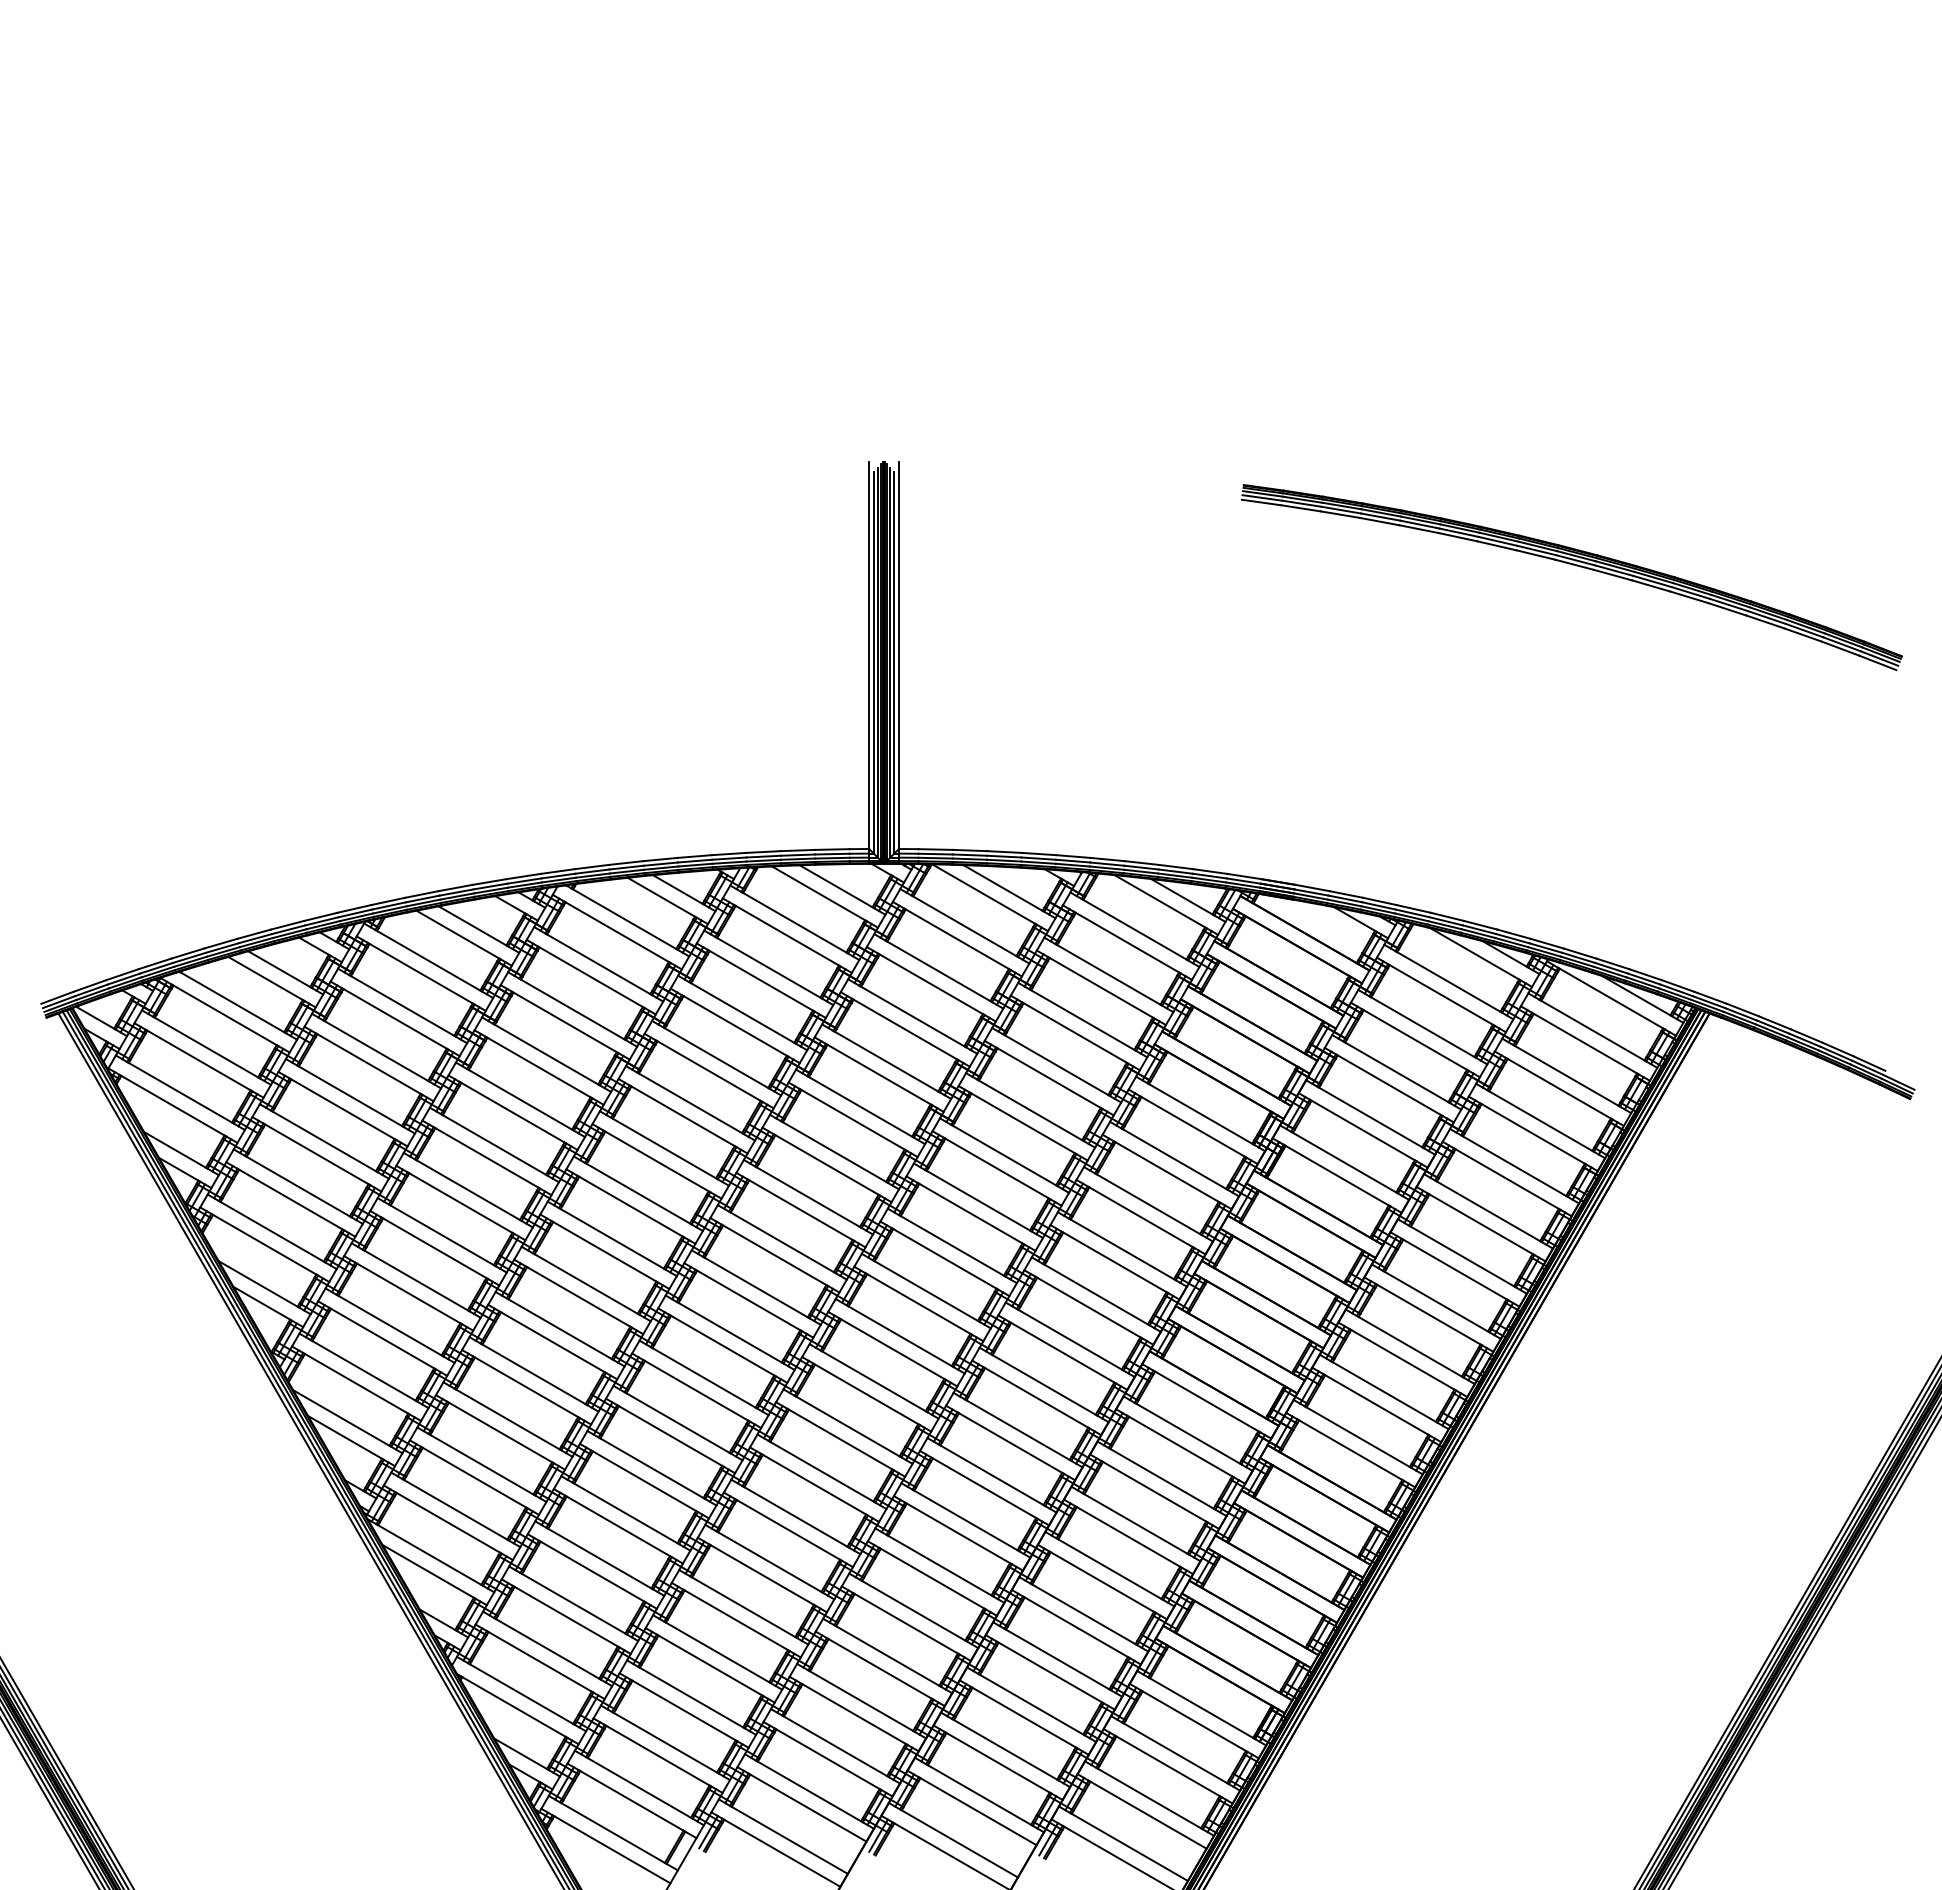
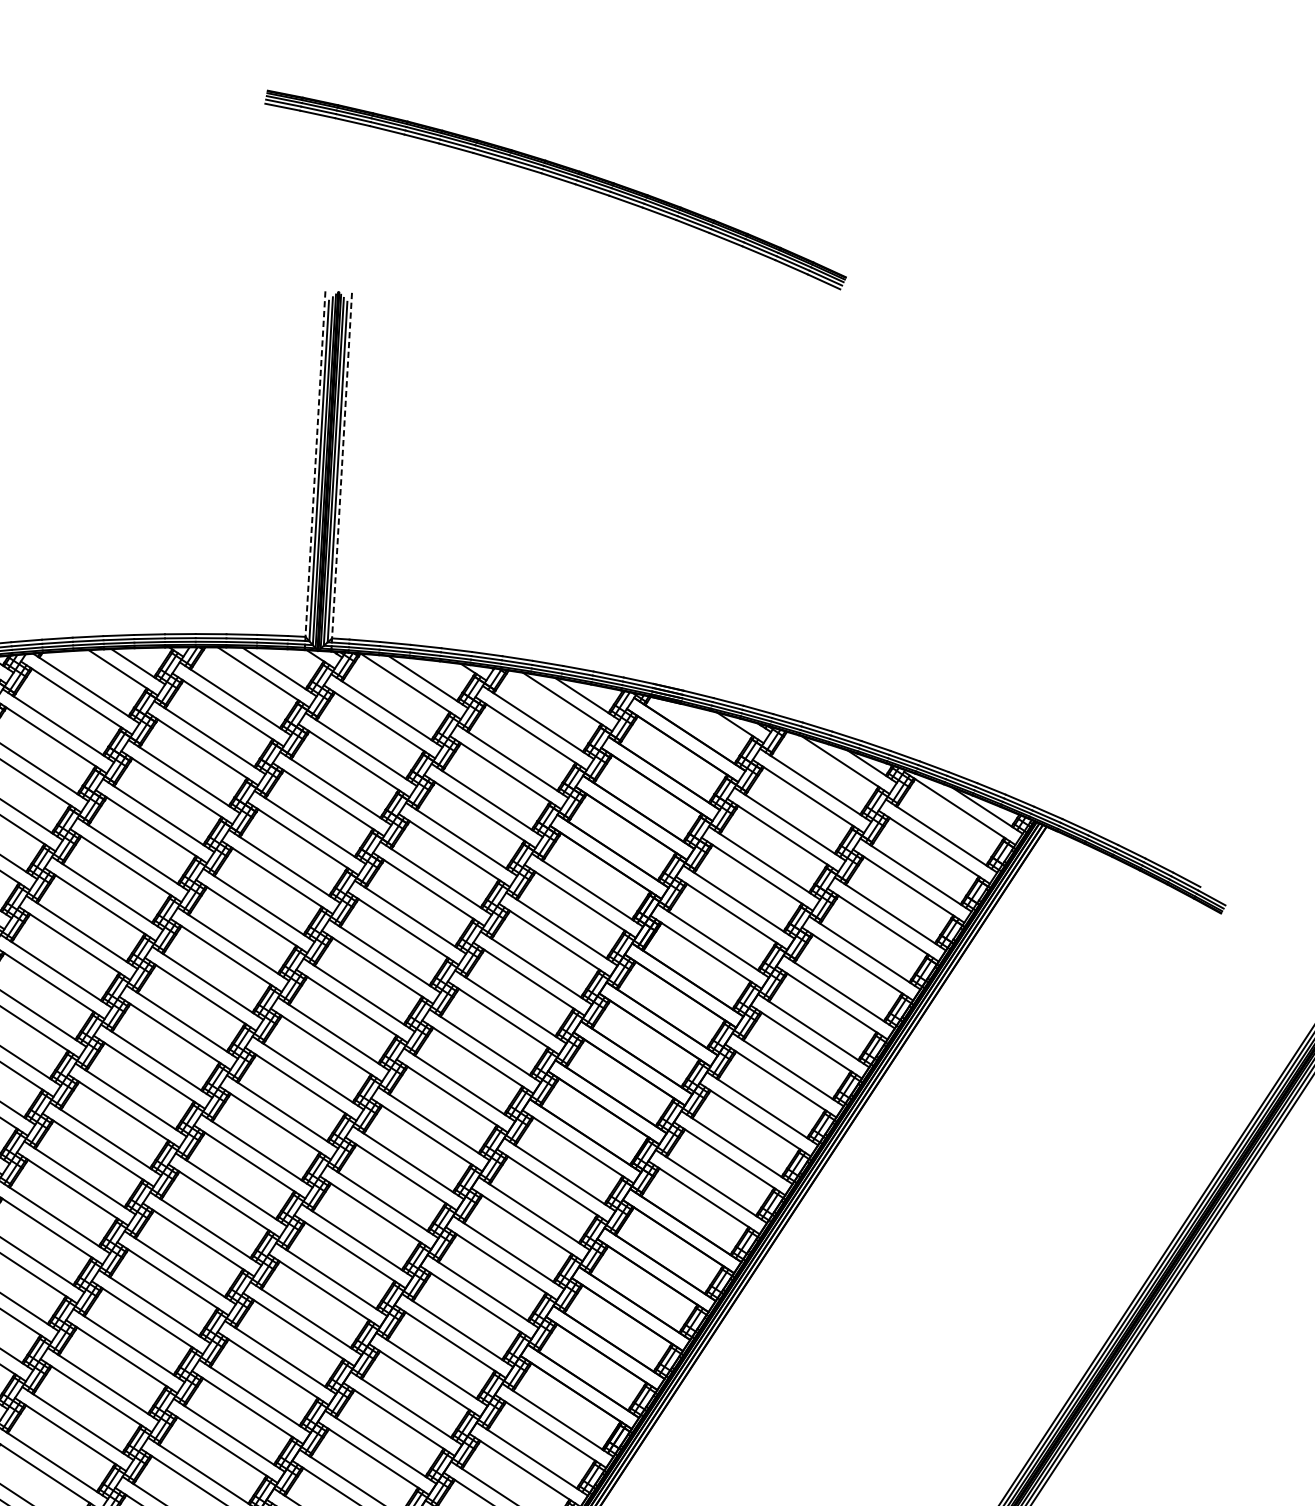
part: (1572, 565) -> (556, 179), moved
line: (869, 663) -> (315, 471), solid -> dashed
line: (898, 663) -> (341, 472), solid -> dashed

